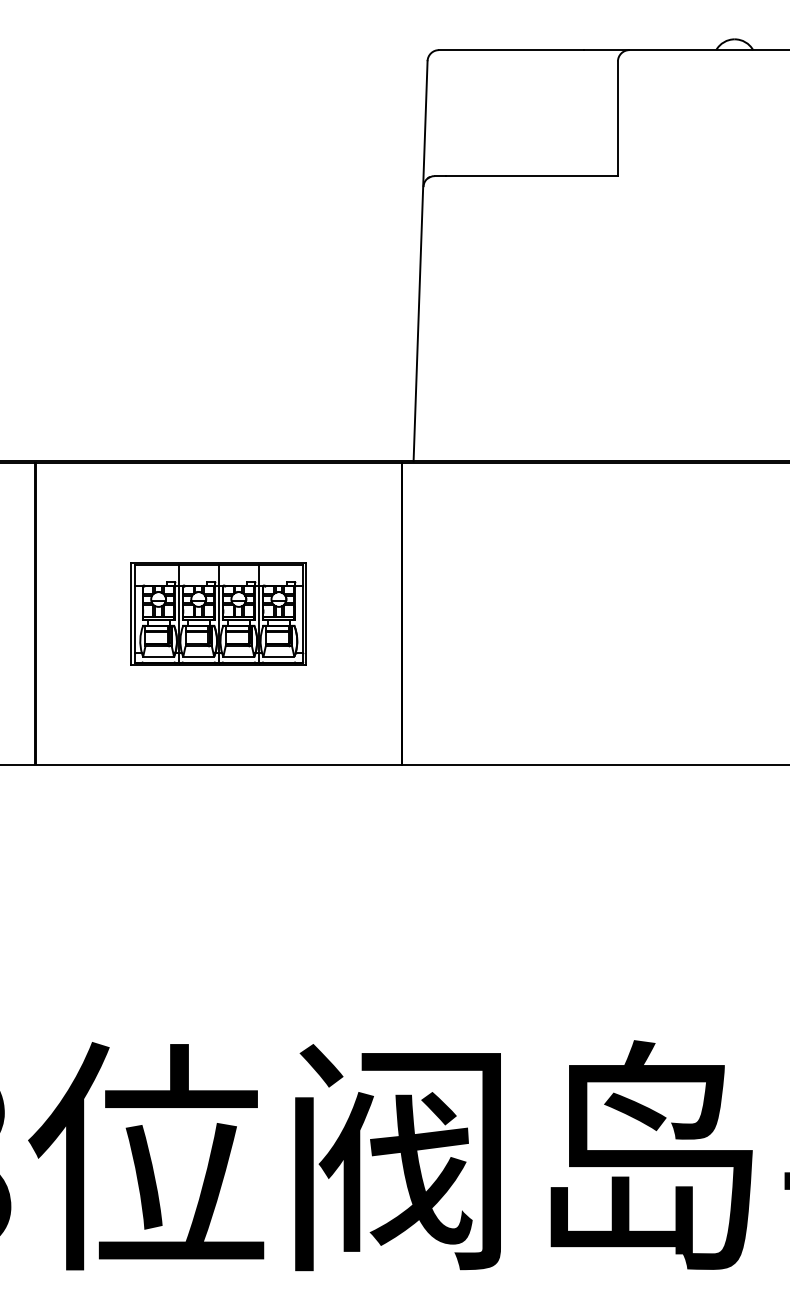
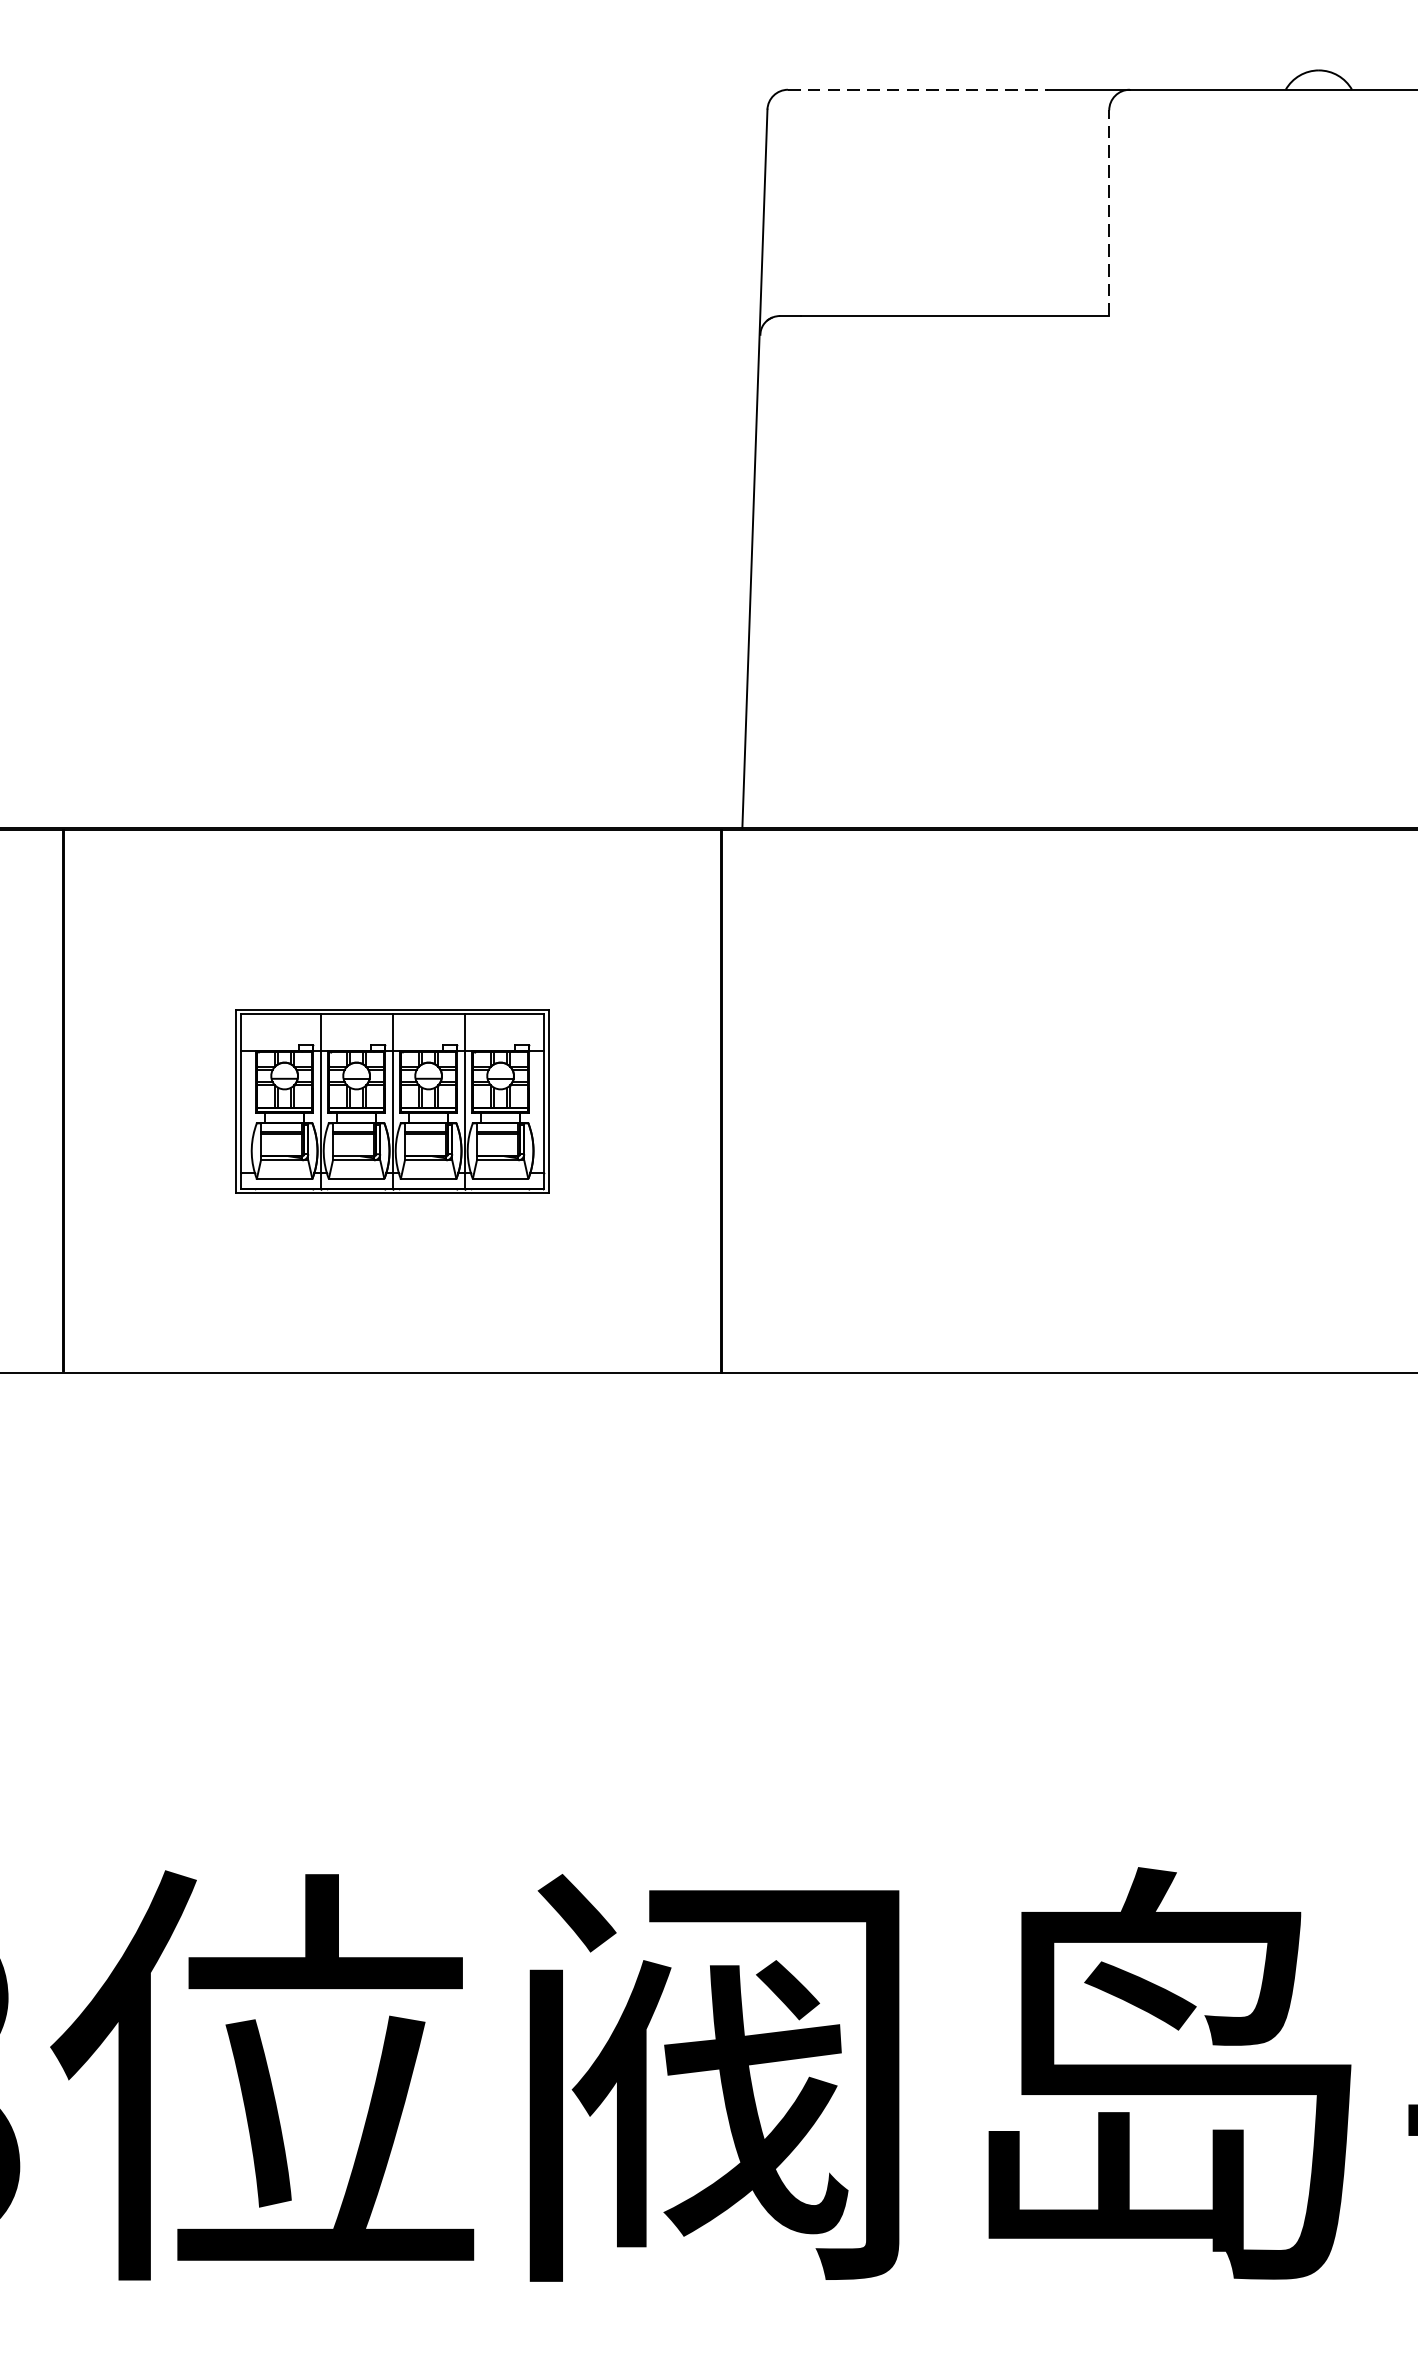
line: (511, 50) -> (918, 90), solid -> dashed
line: (617, 118) -> (1108, 212), solid -> dashed

